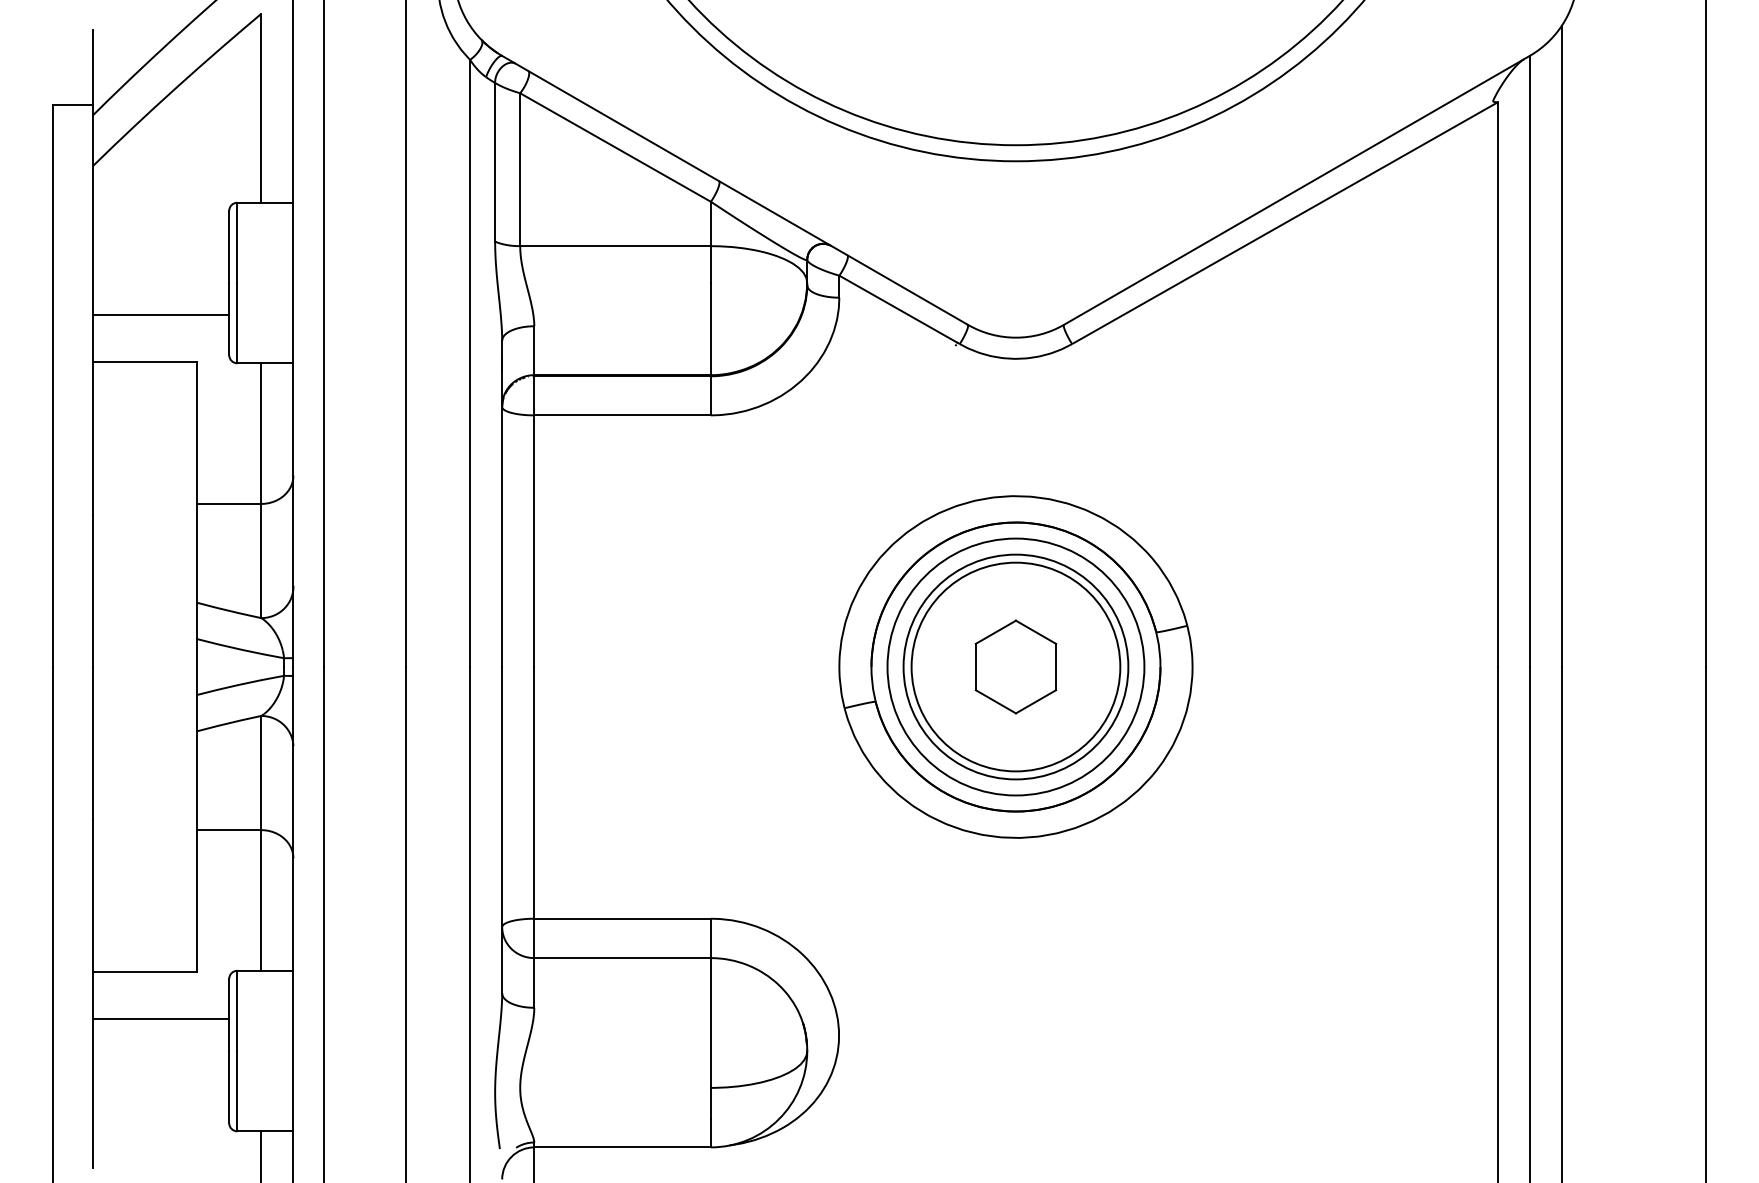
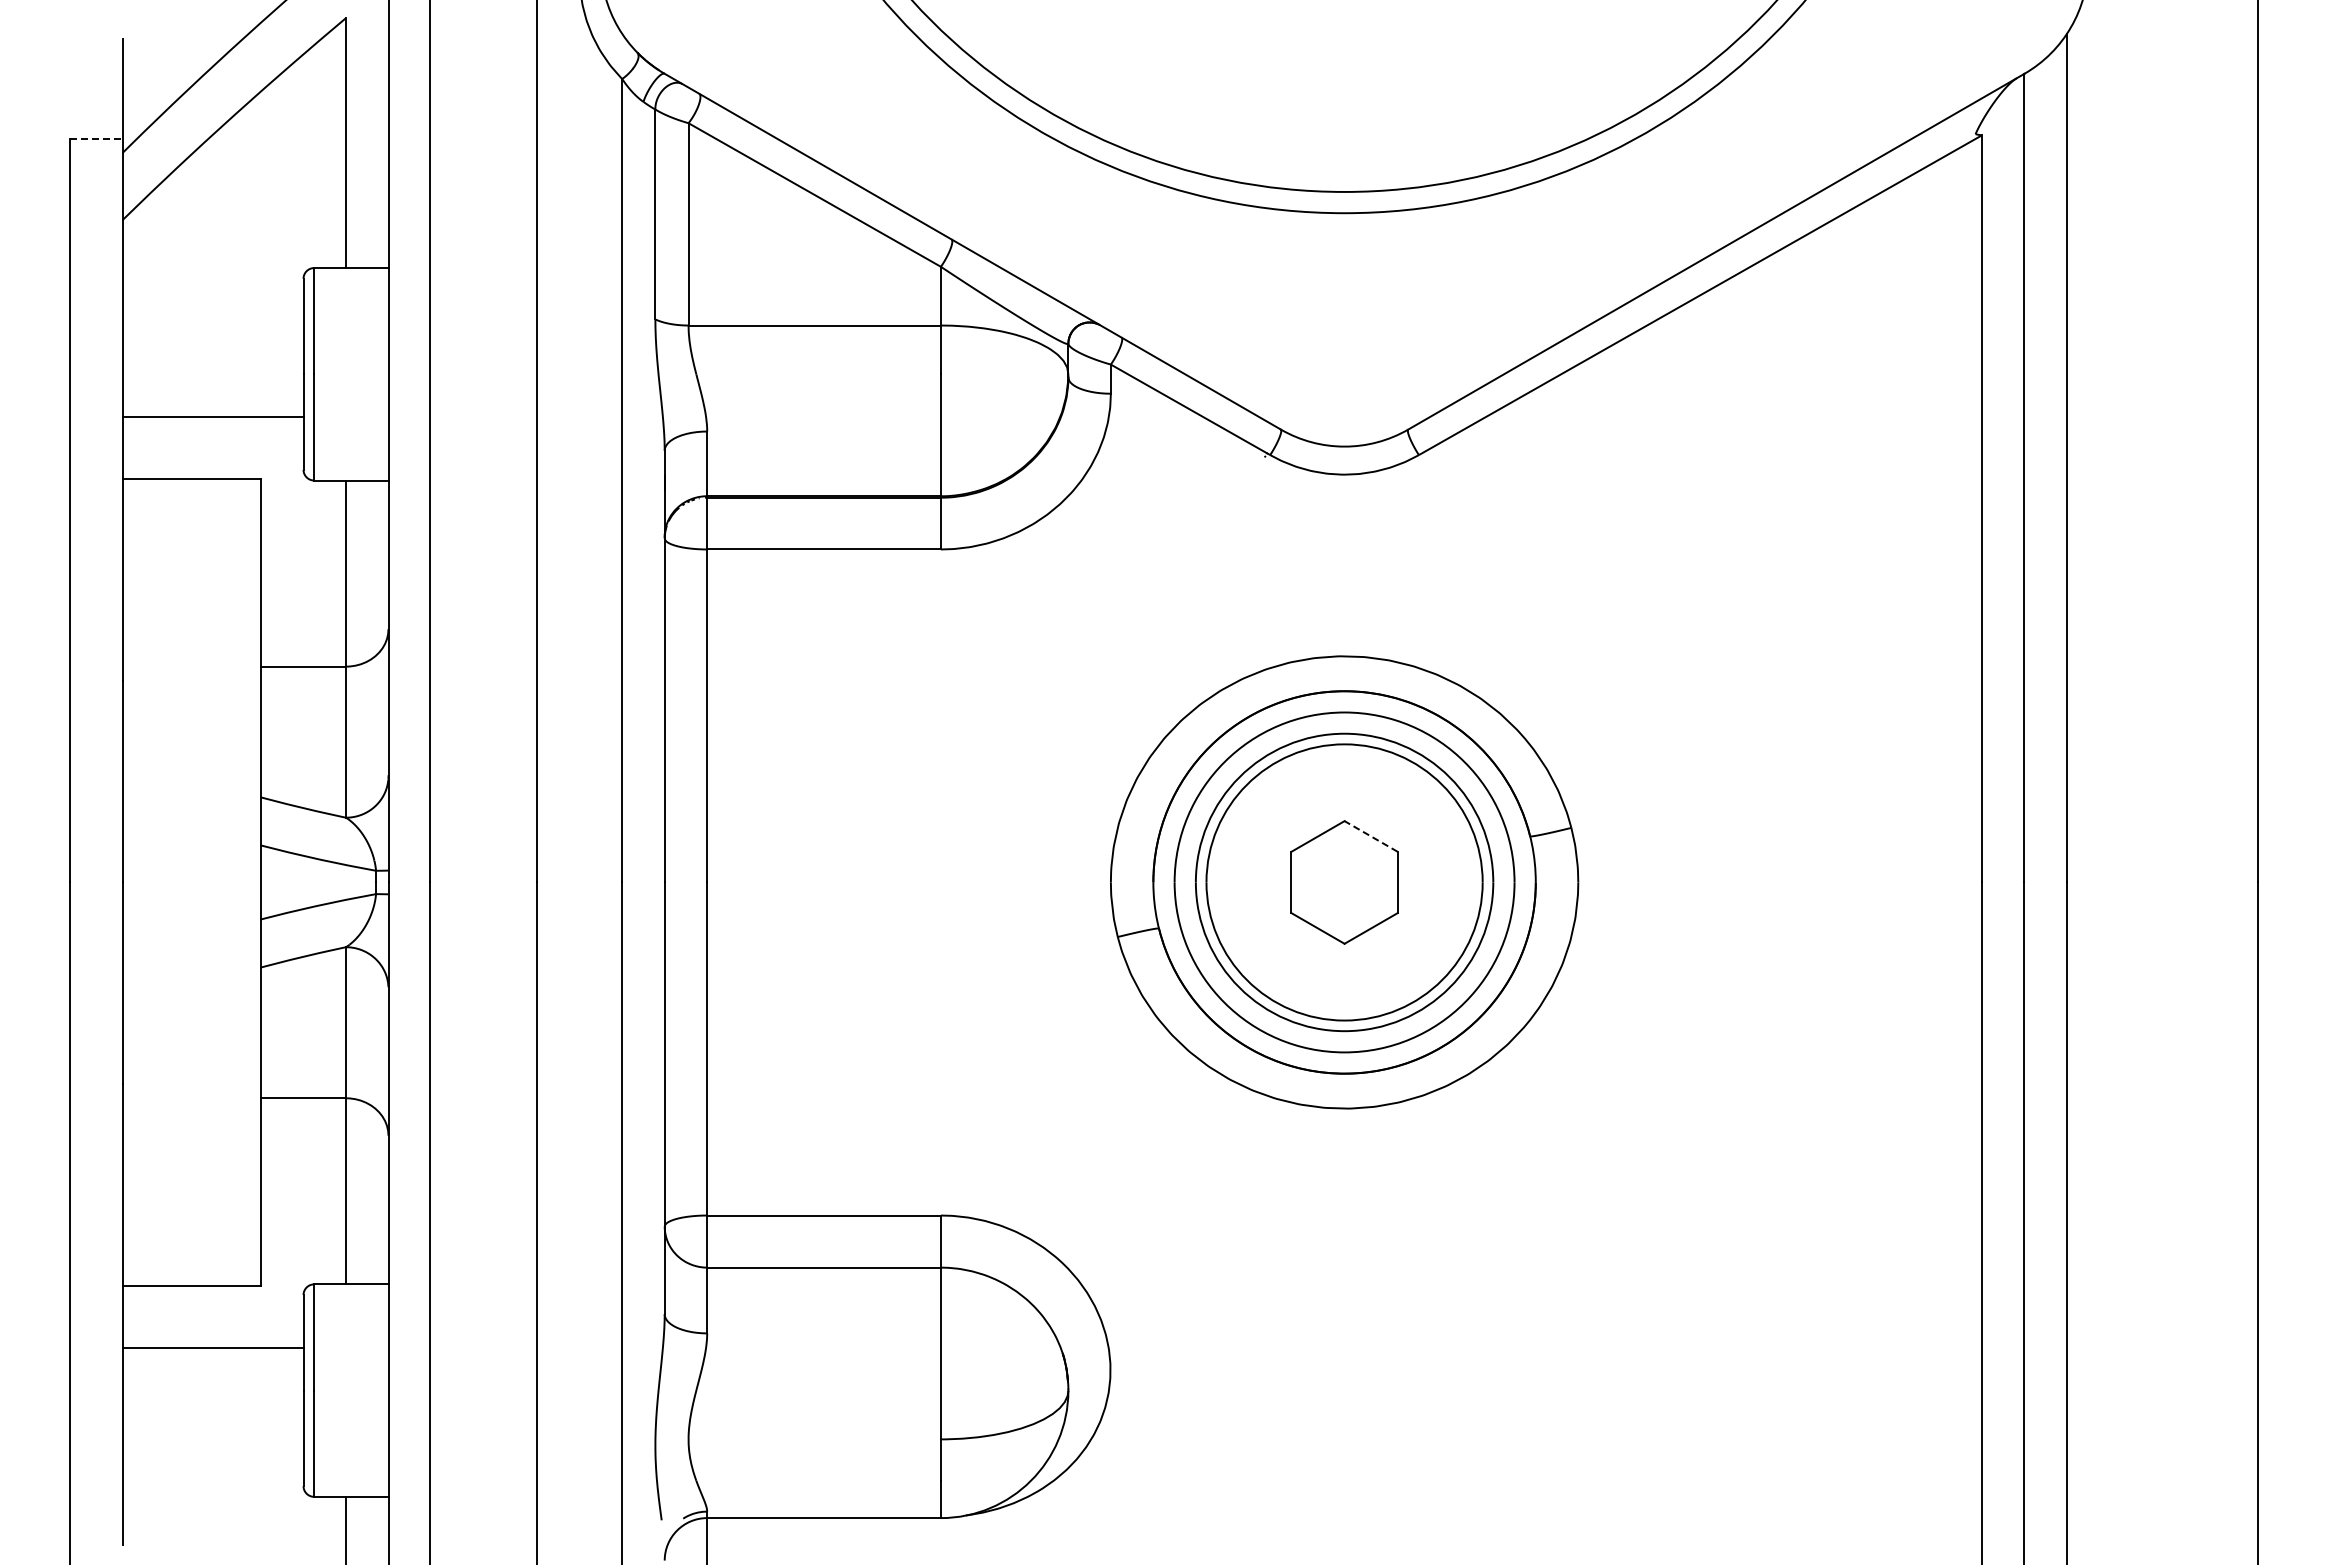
line: (72, 104) -> (96, 138), solid -> dashed
line: (1036, 632) -> (1371, 836), solid -> dashed

